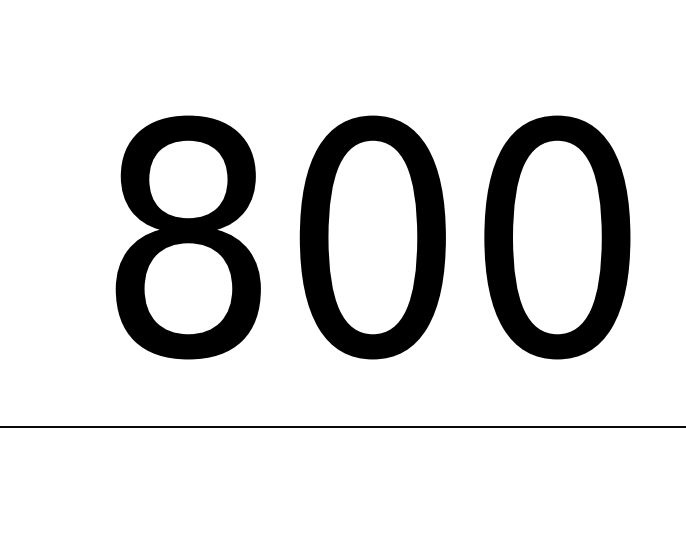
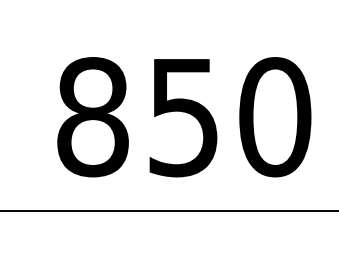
text: (373, 238) -> (184, 117), 800 -> 850

